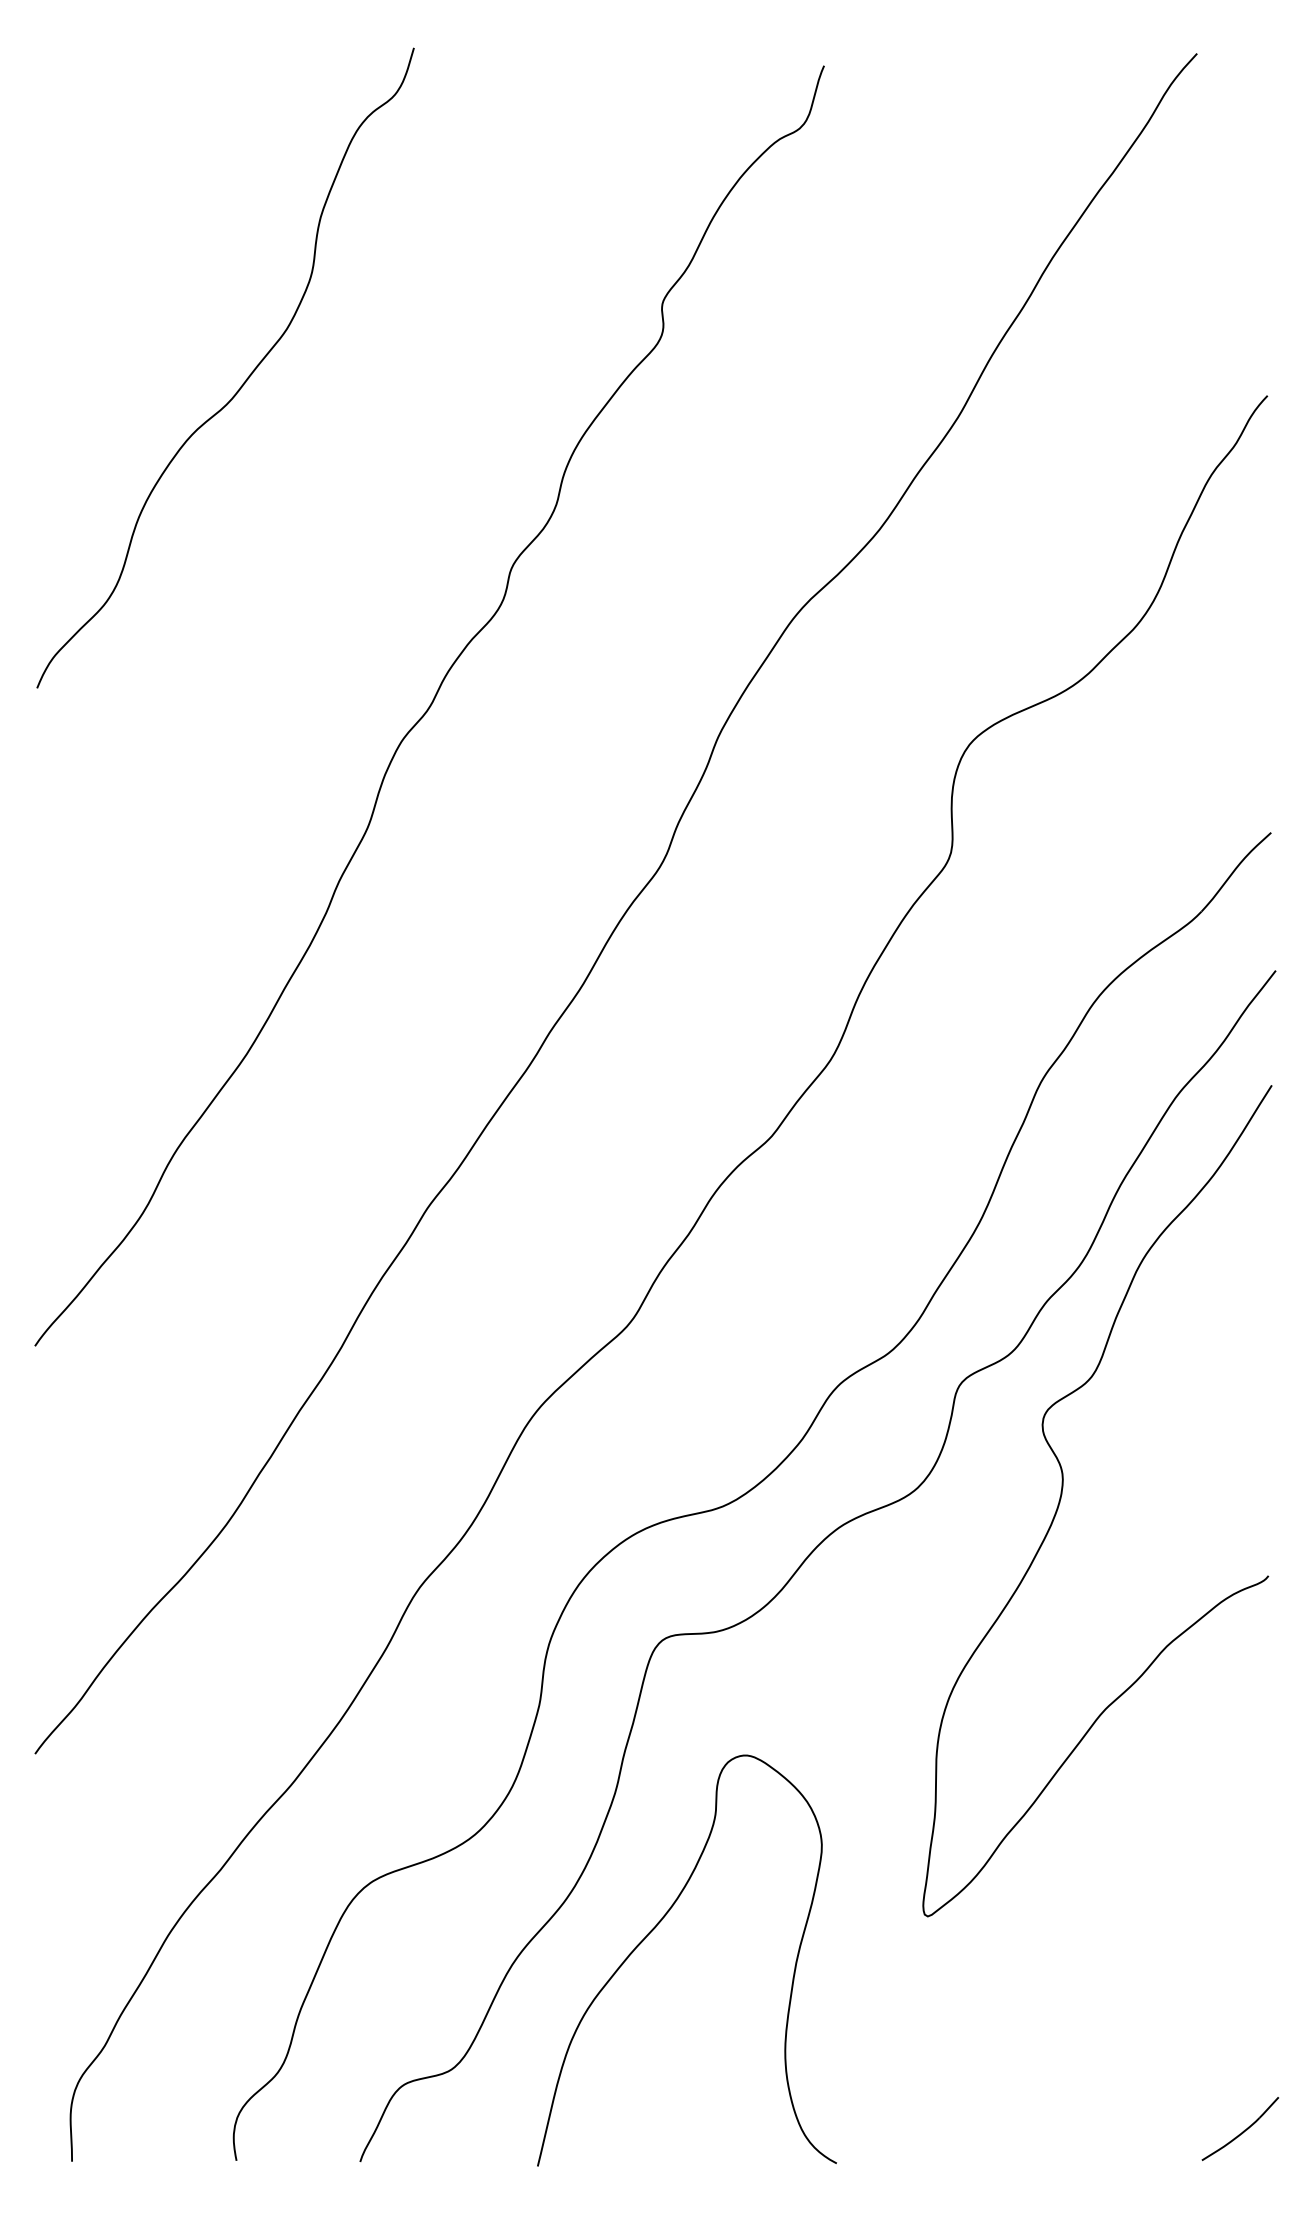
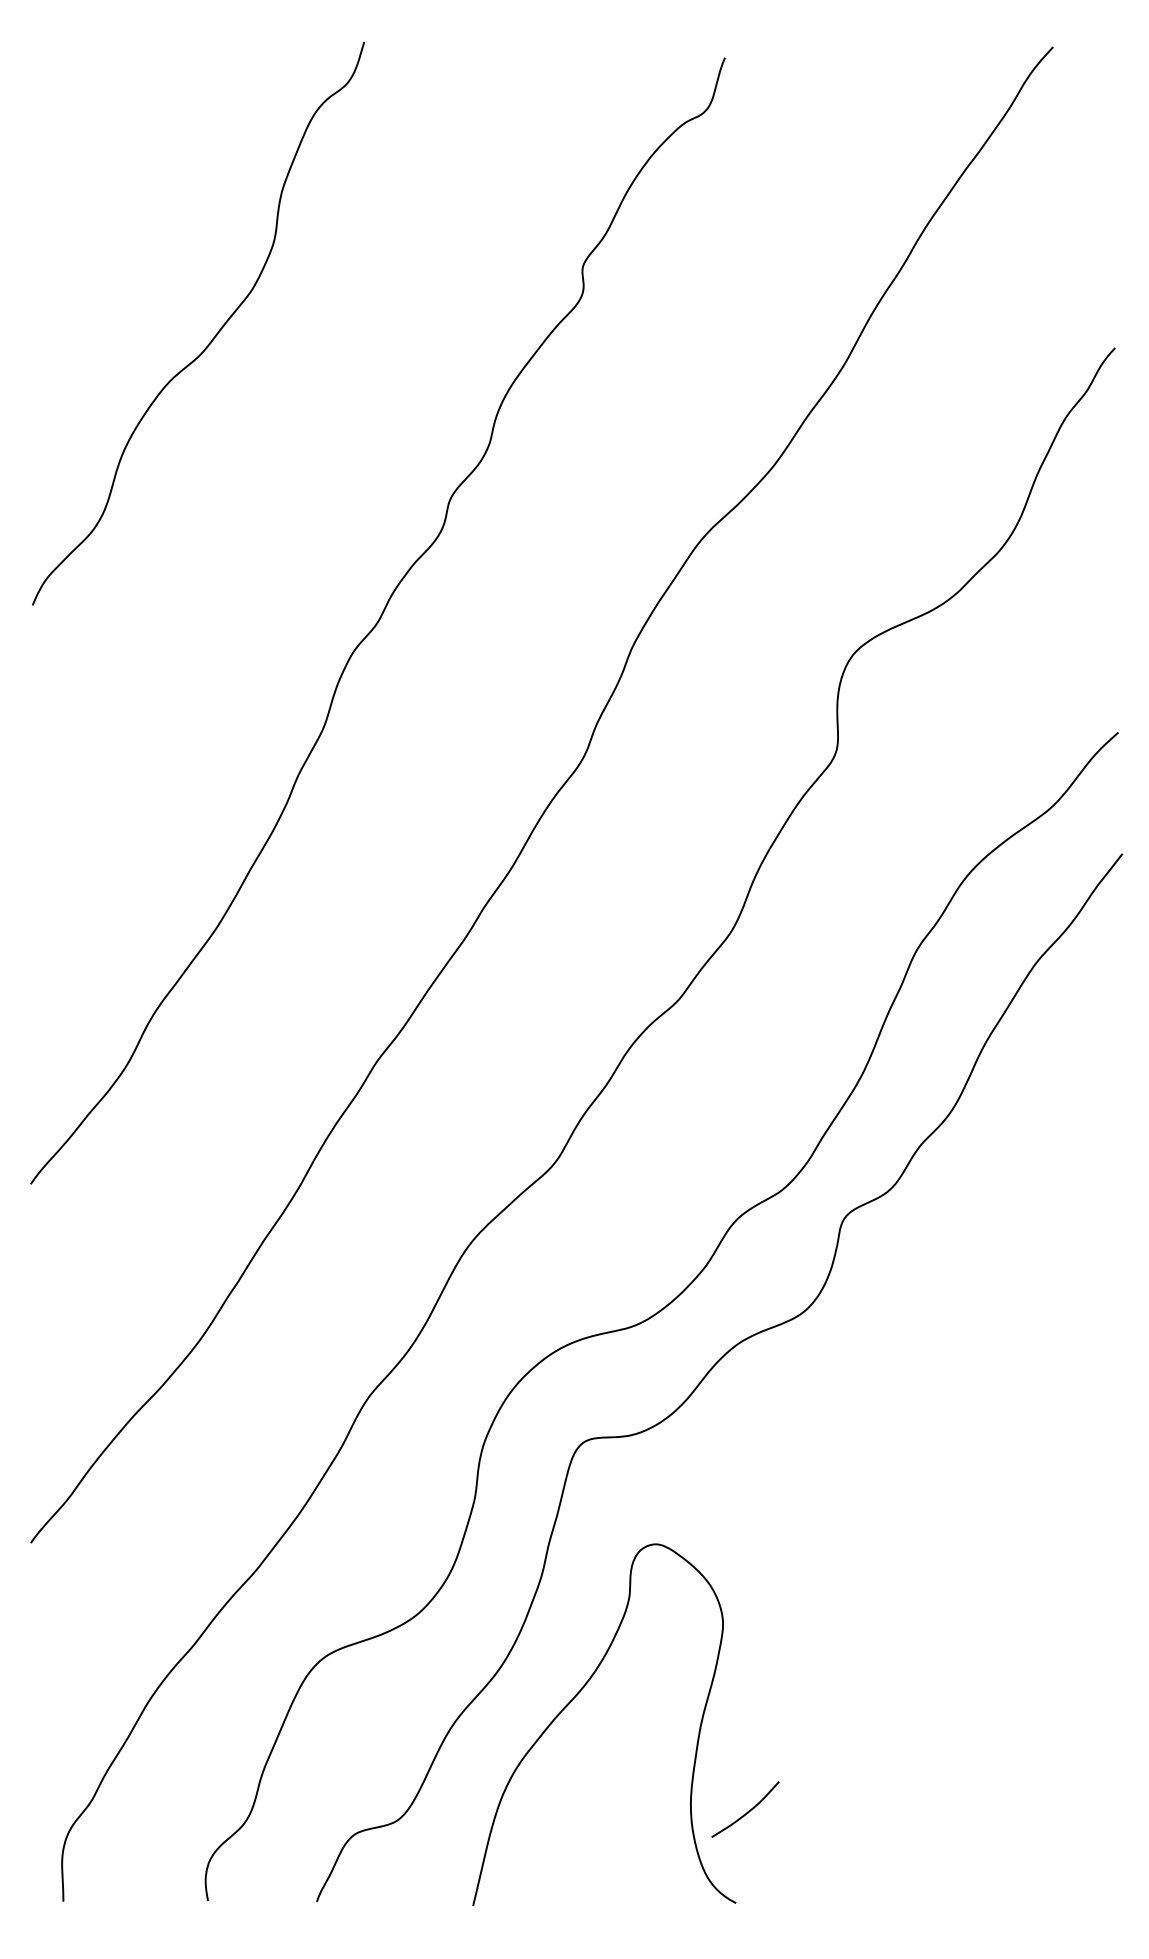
curve: (1062, 1494) -> (934, 1314), removed
part: (1239, 2128) -> (744, 1809), moved

